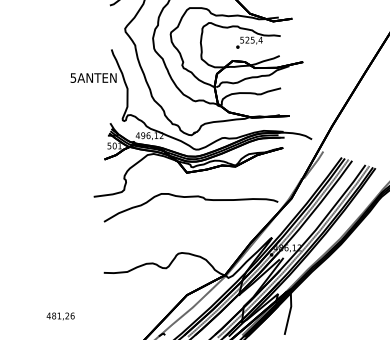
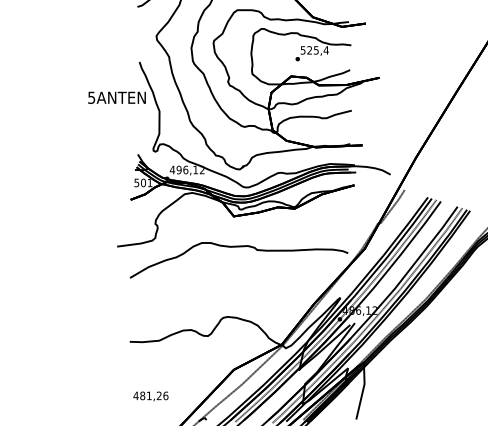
text: (60, 316) -> (150, 396), moved

